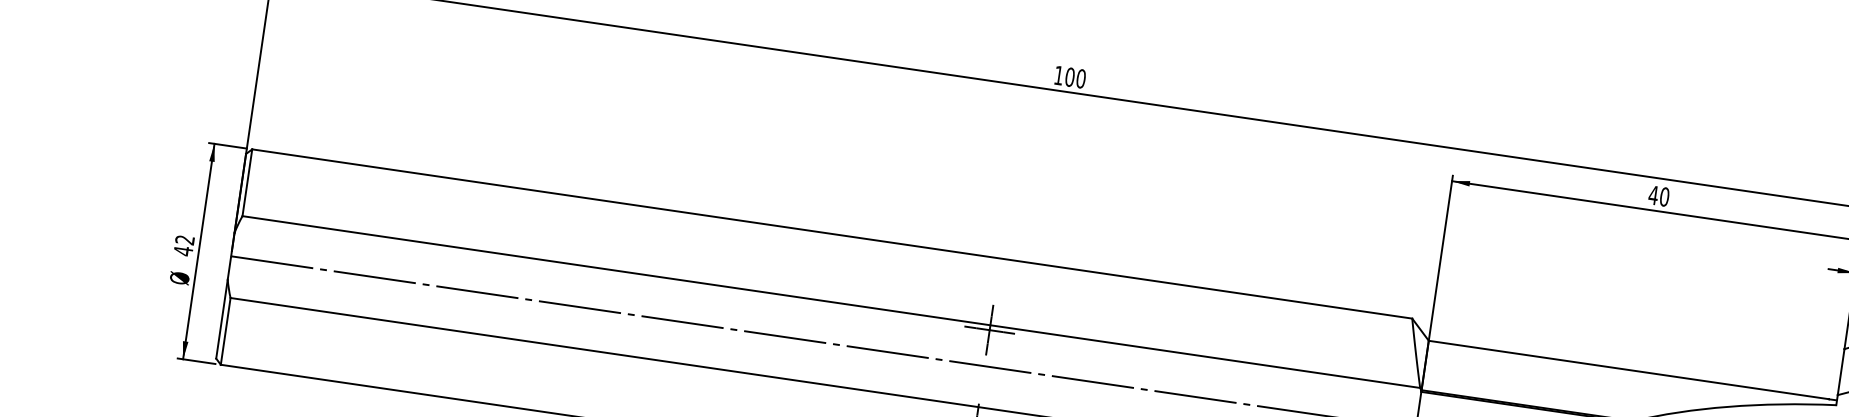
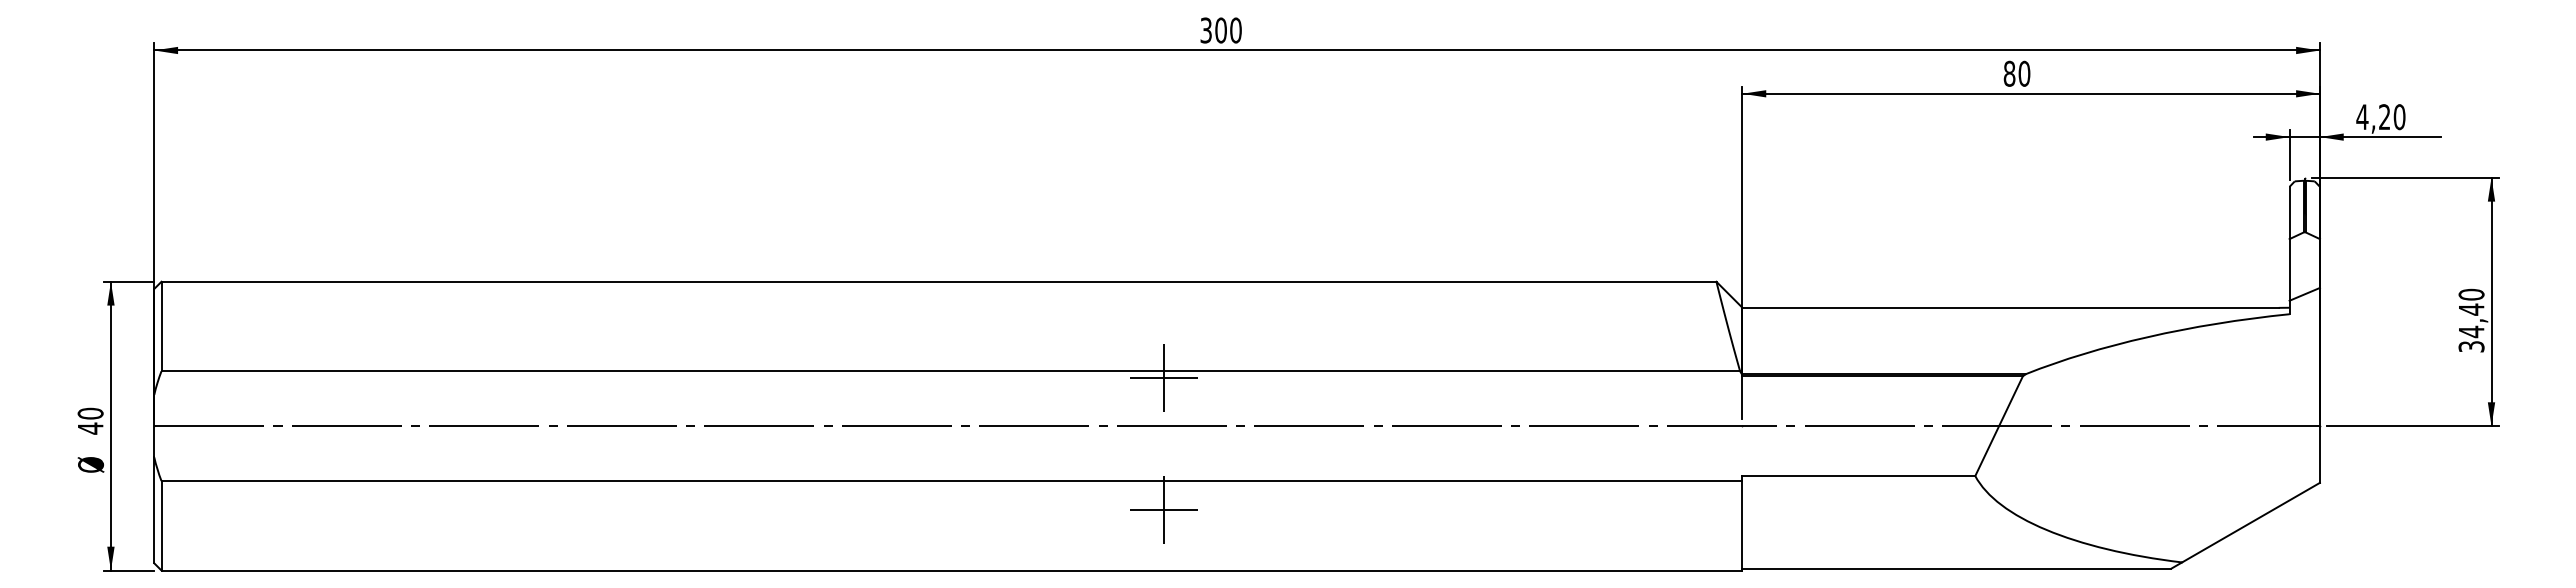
text: (1058, 75) -> (1205, 30), 100 -> 300
text: (1653, 195) -> (2009, 73), 40 -> 80
text: (184, 239) -> (90, 413), 42 -> 40

